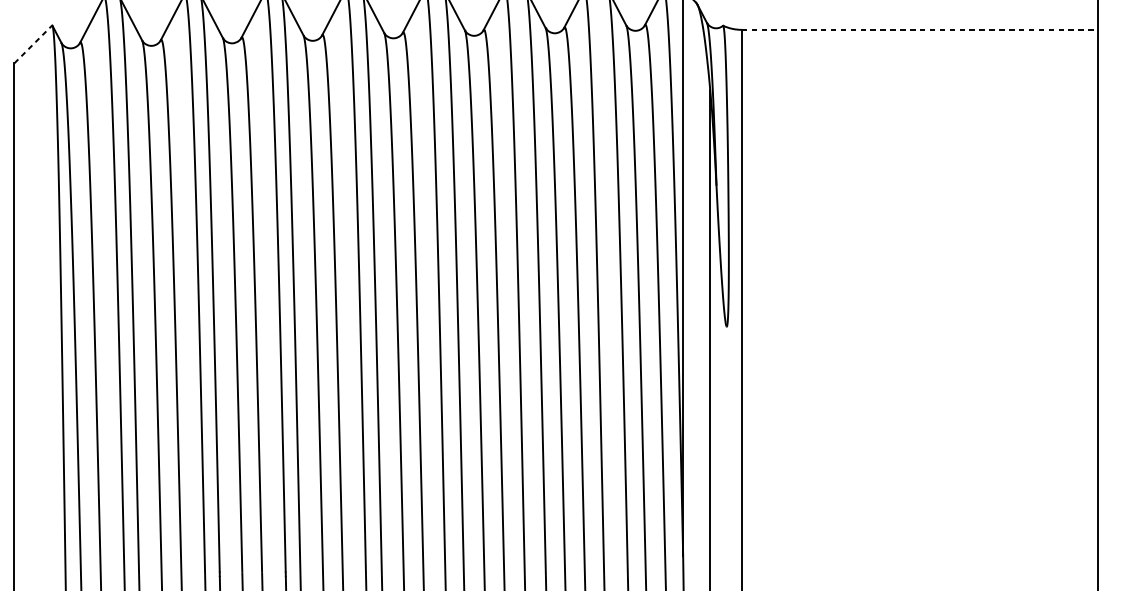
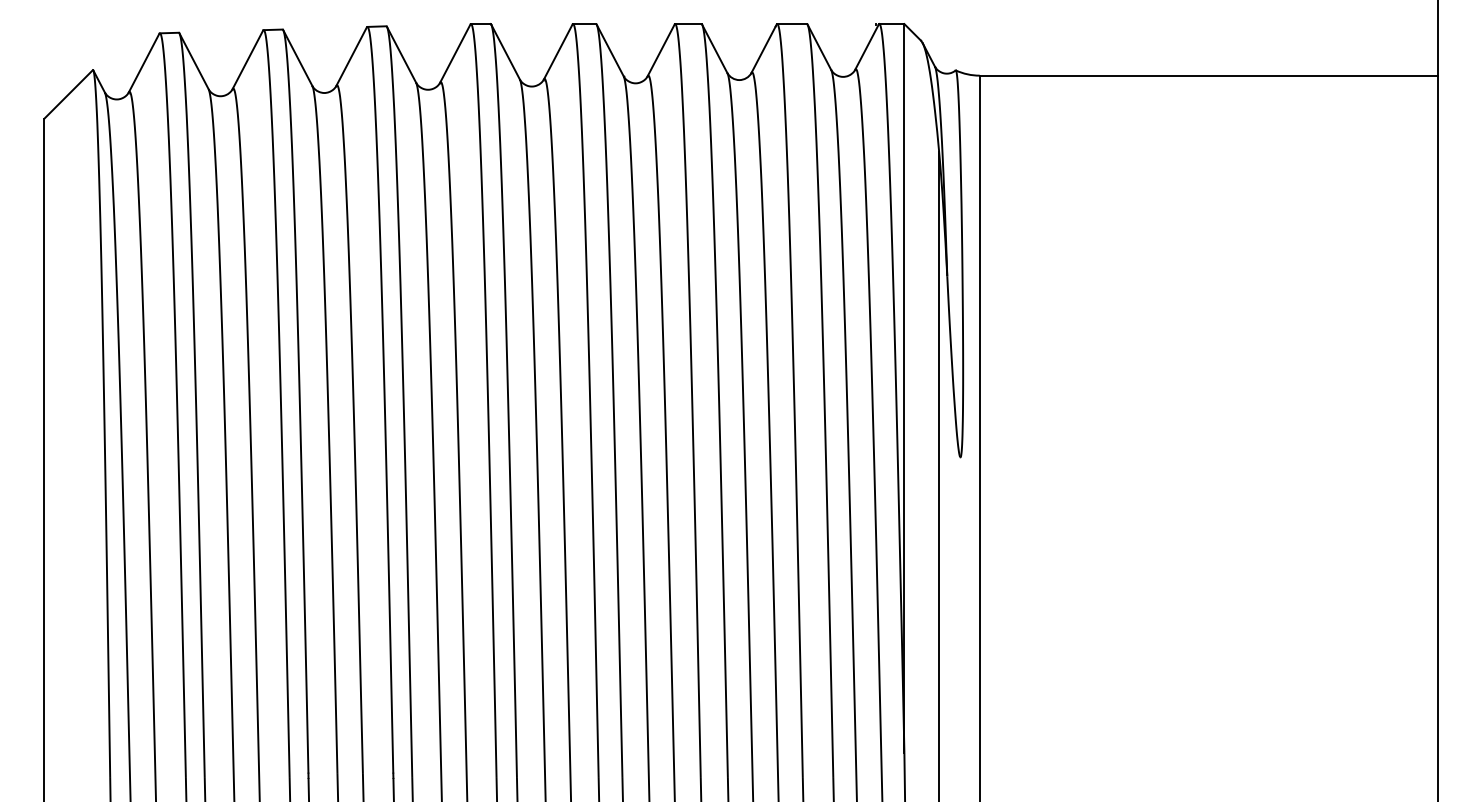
line: (919, 29) -> (1208, 75), dashed -> solid
line: (33, 44) -> (69, 94), dashed -> solid

